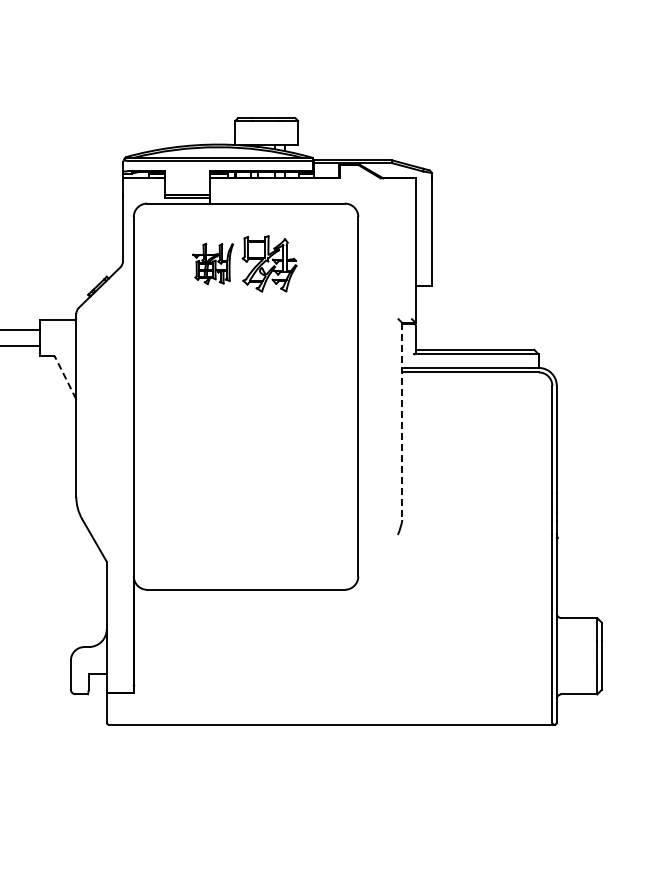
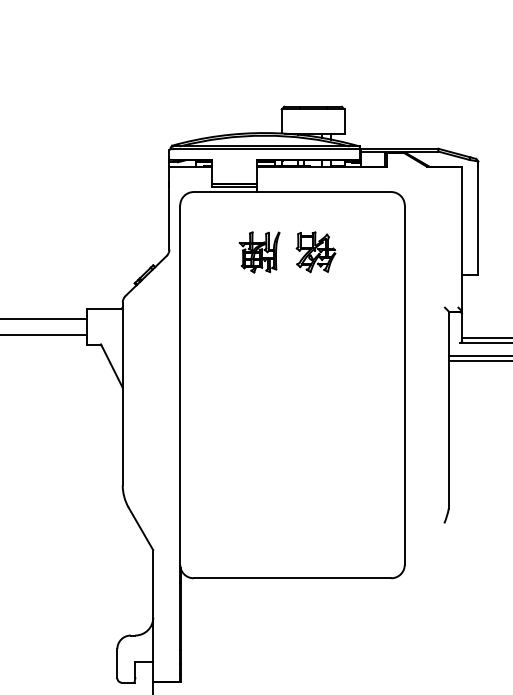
part: (269, 263) -> (315, 251), size x0.71
line: (65, 377) -> (111, 365), dashed -> solid
line: (402, 421) -> (448, 409), dashed -> solid

